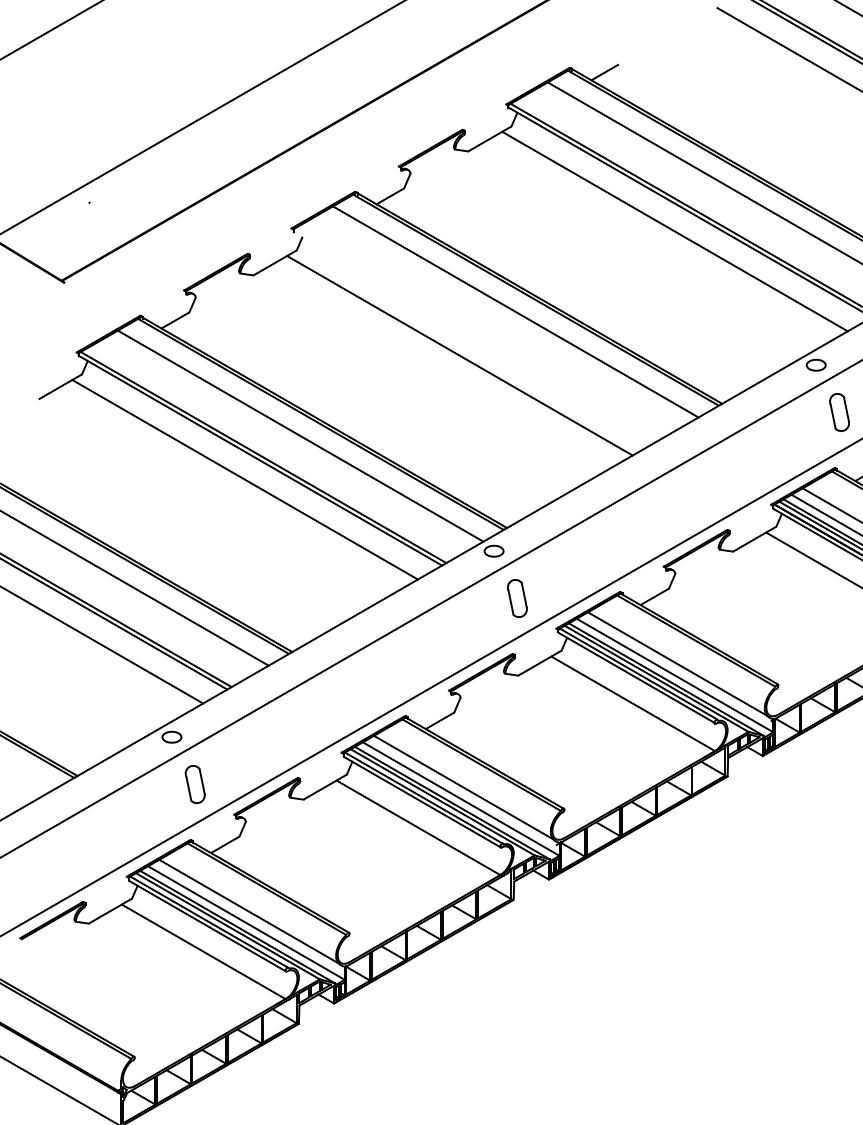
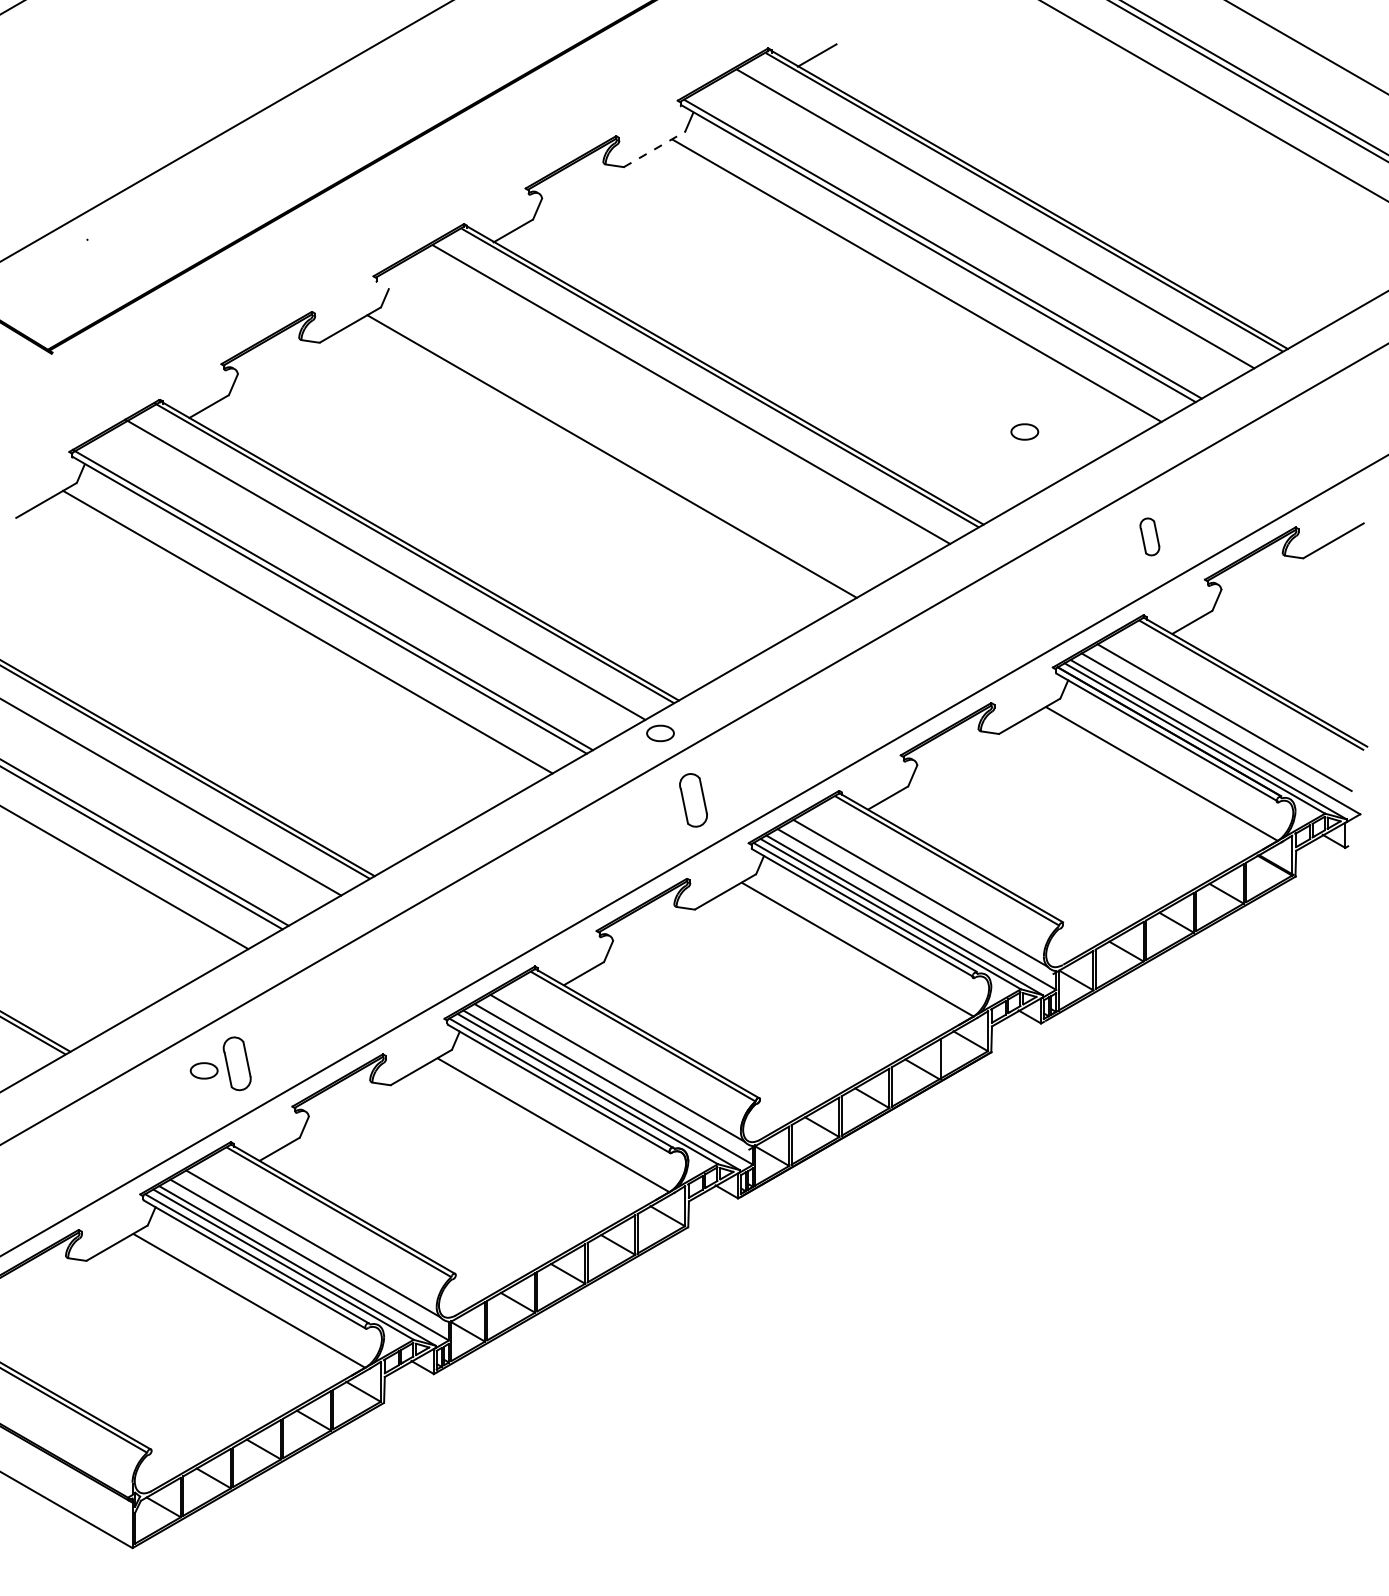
line: (489, 138) -> (654, 149), solid -> dashed
part: (816, 364) -> (1024, 431), moved
part: (839, 412) -> (1149, 536), size x0.7
part: (171, 736) -> (203, 1070), moved

